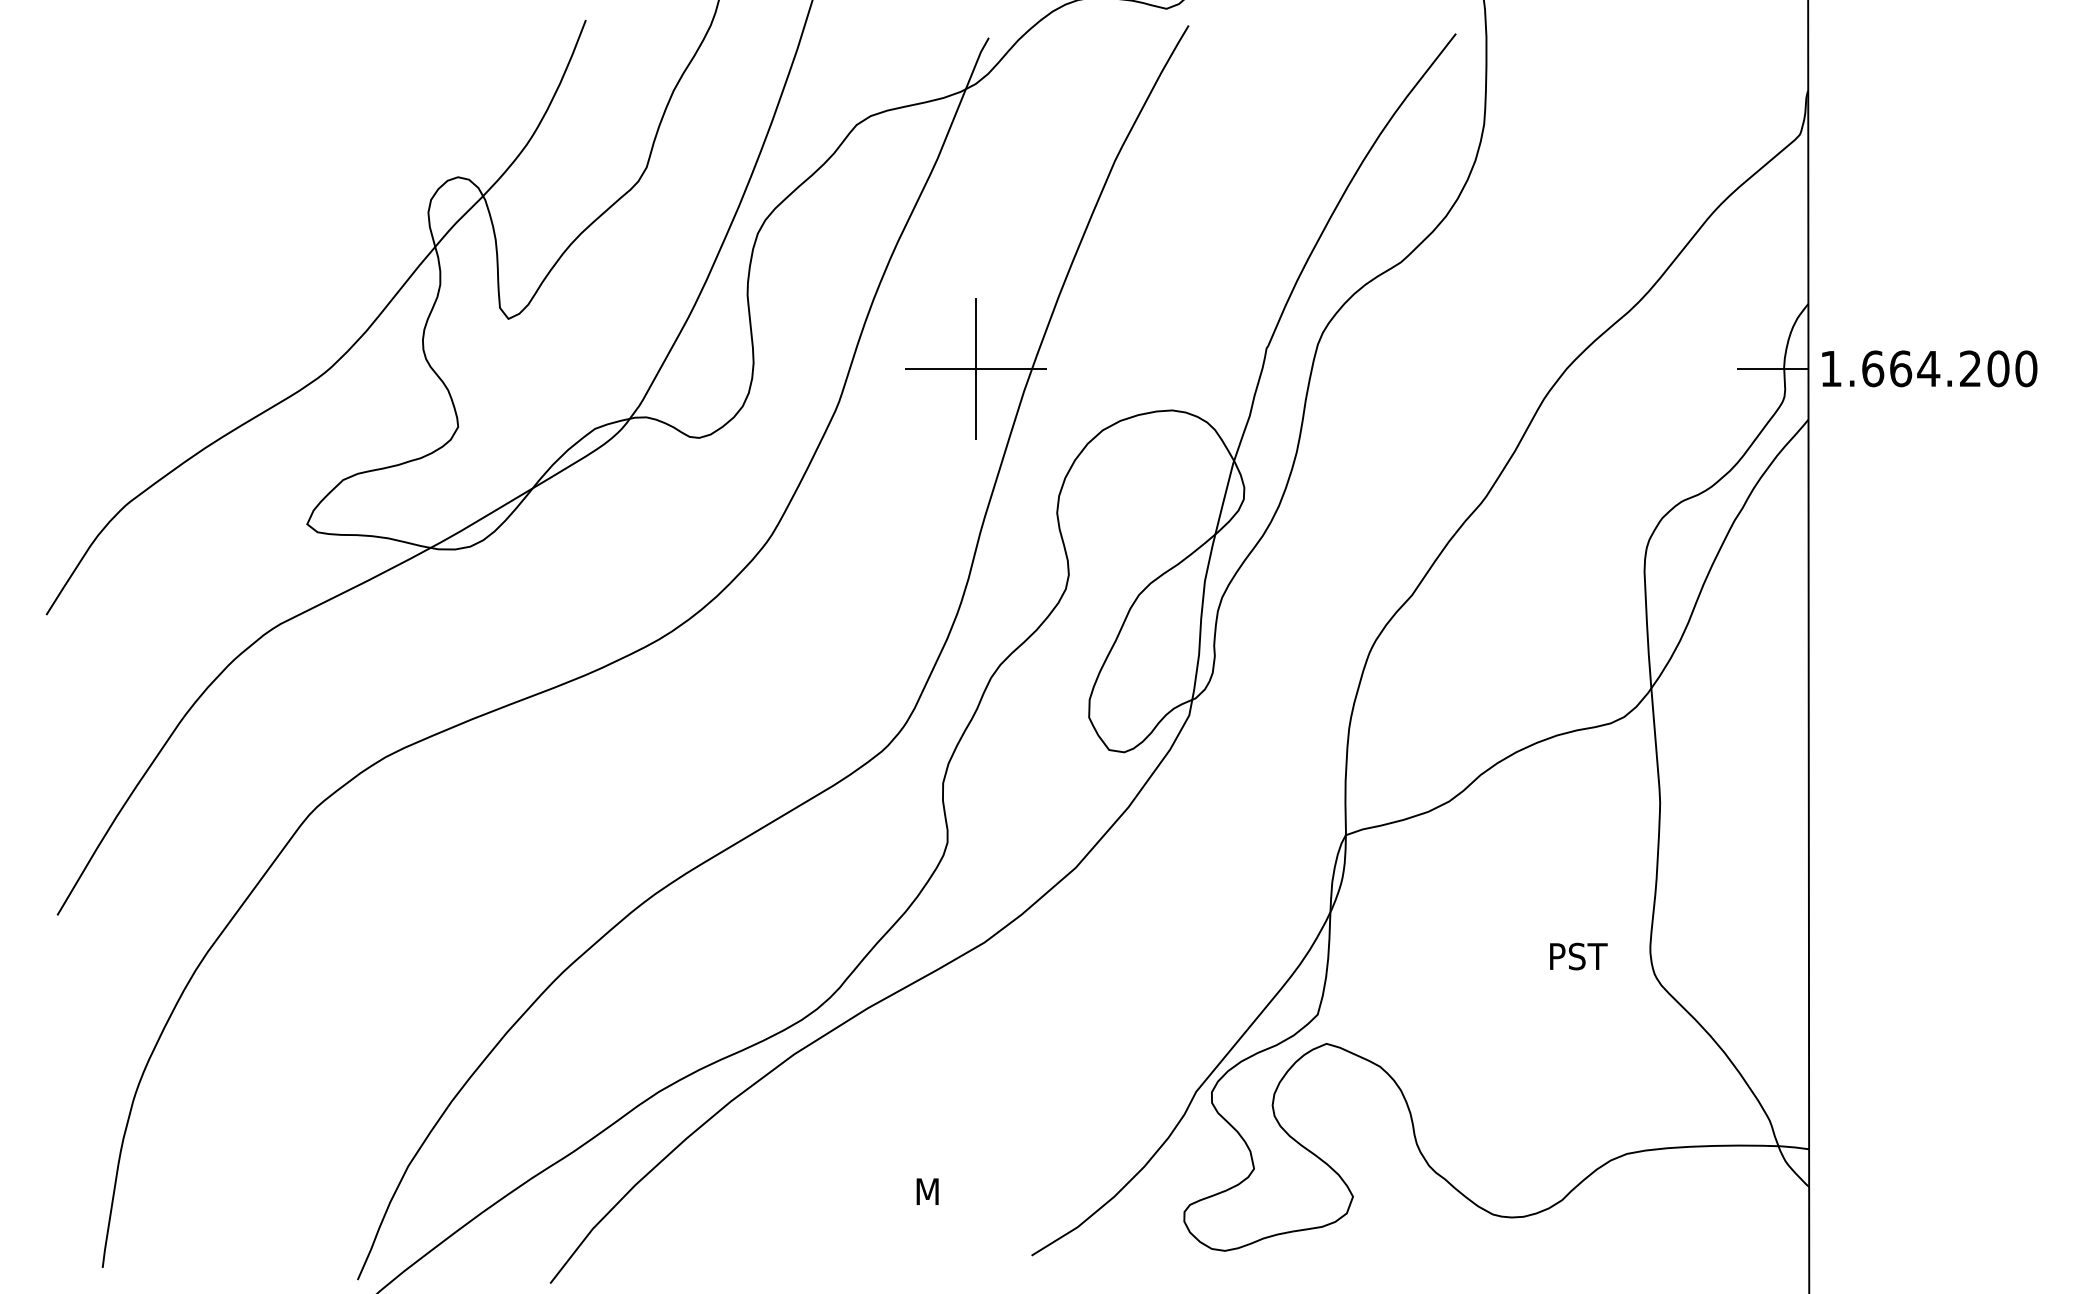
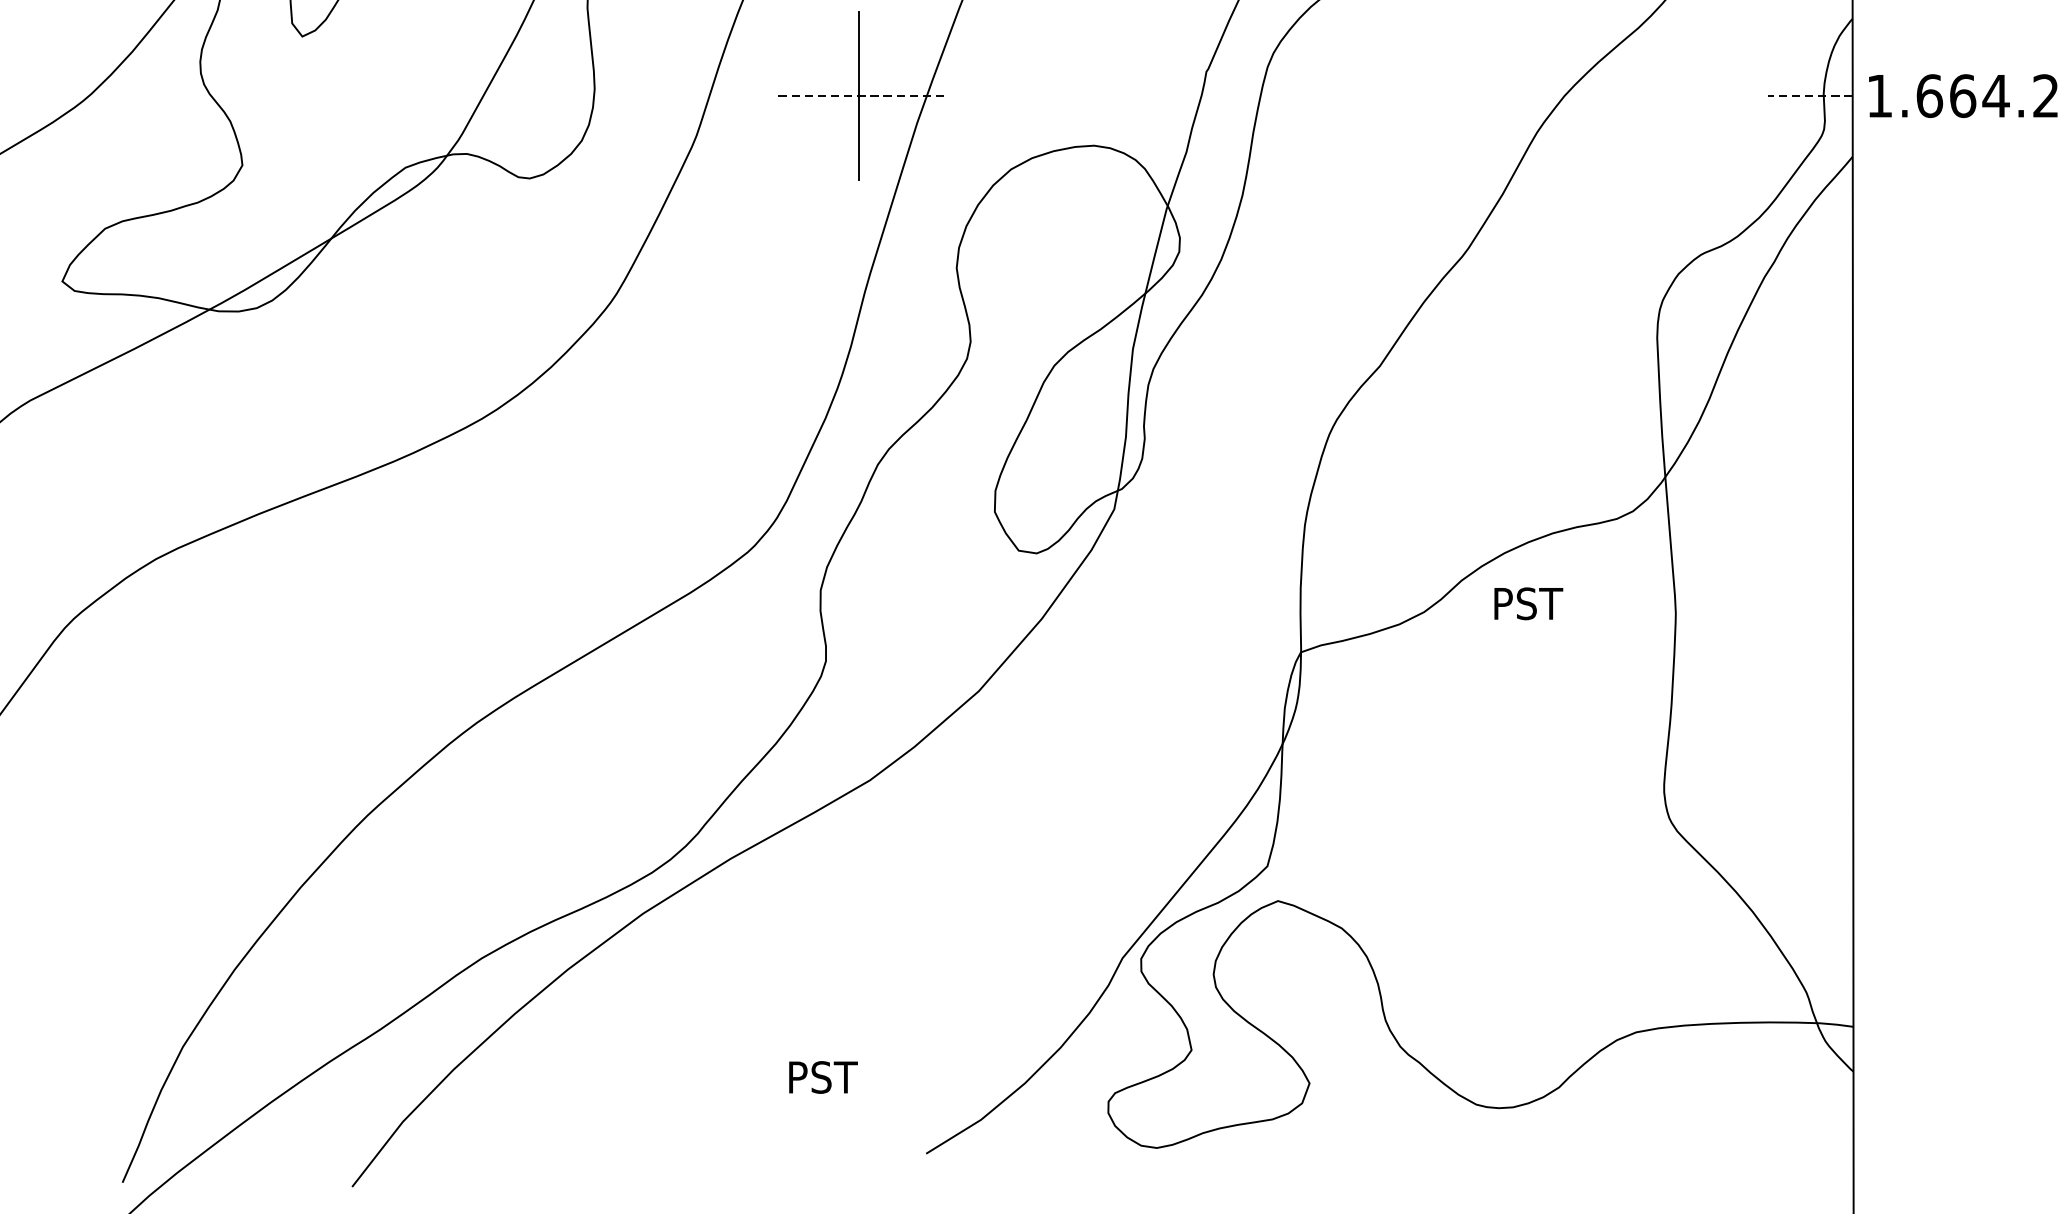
line: (975, 368) -> (859, 95), solid -> dashed
line: (1772, 368) -> (1809, 95), solid -> dashed
text: (1578, 956) -> (1528, 603), moved
text: (946, 1191) -> (824, 1077), M -> PST

